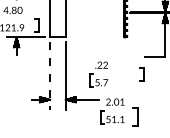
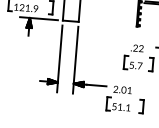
part: (98, 74) -> (133, 57), moved
line: (49, 76) -> (59, 59), dashed -> solid
part: (135, 117) -> (141, 106), size x0.71

